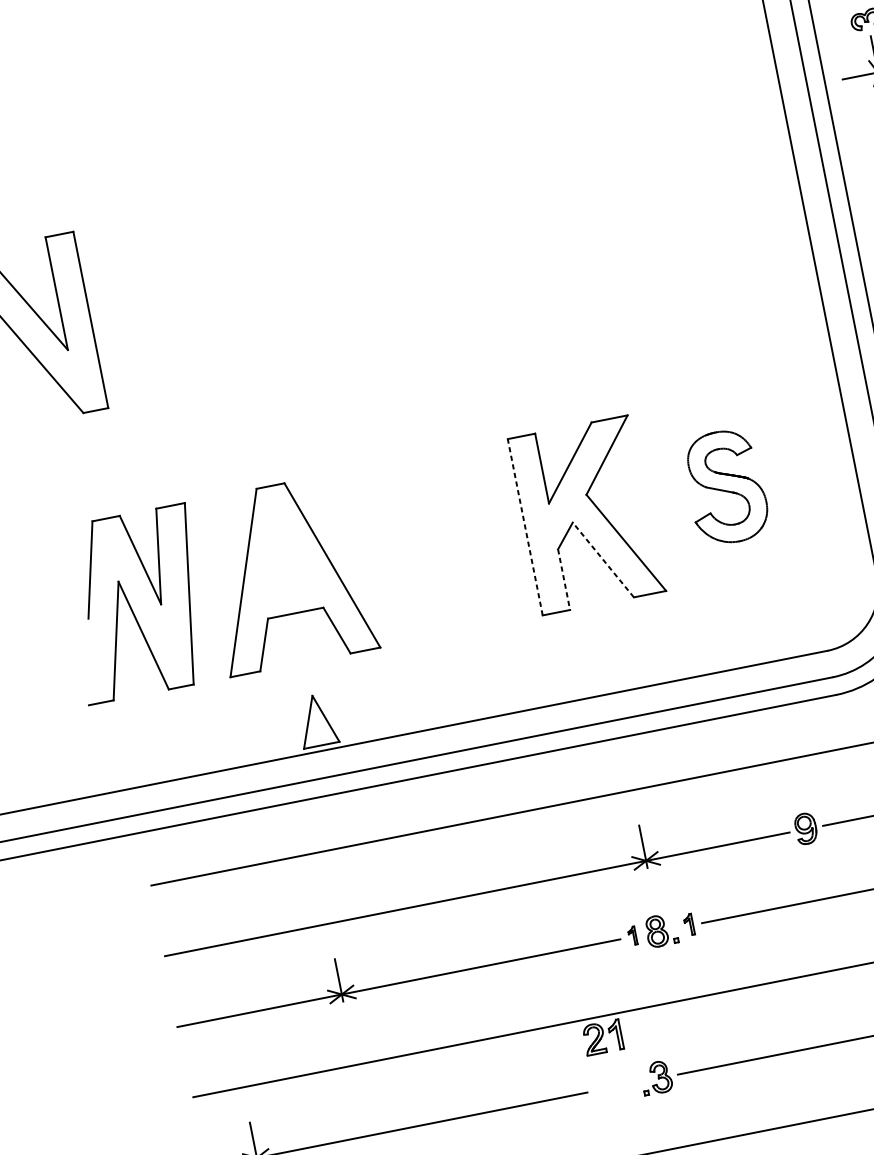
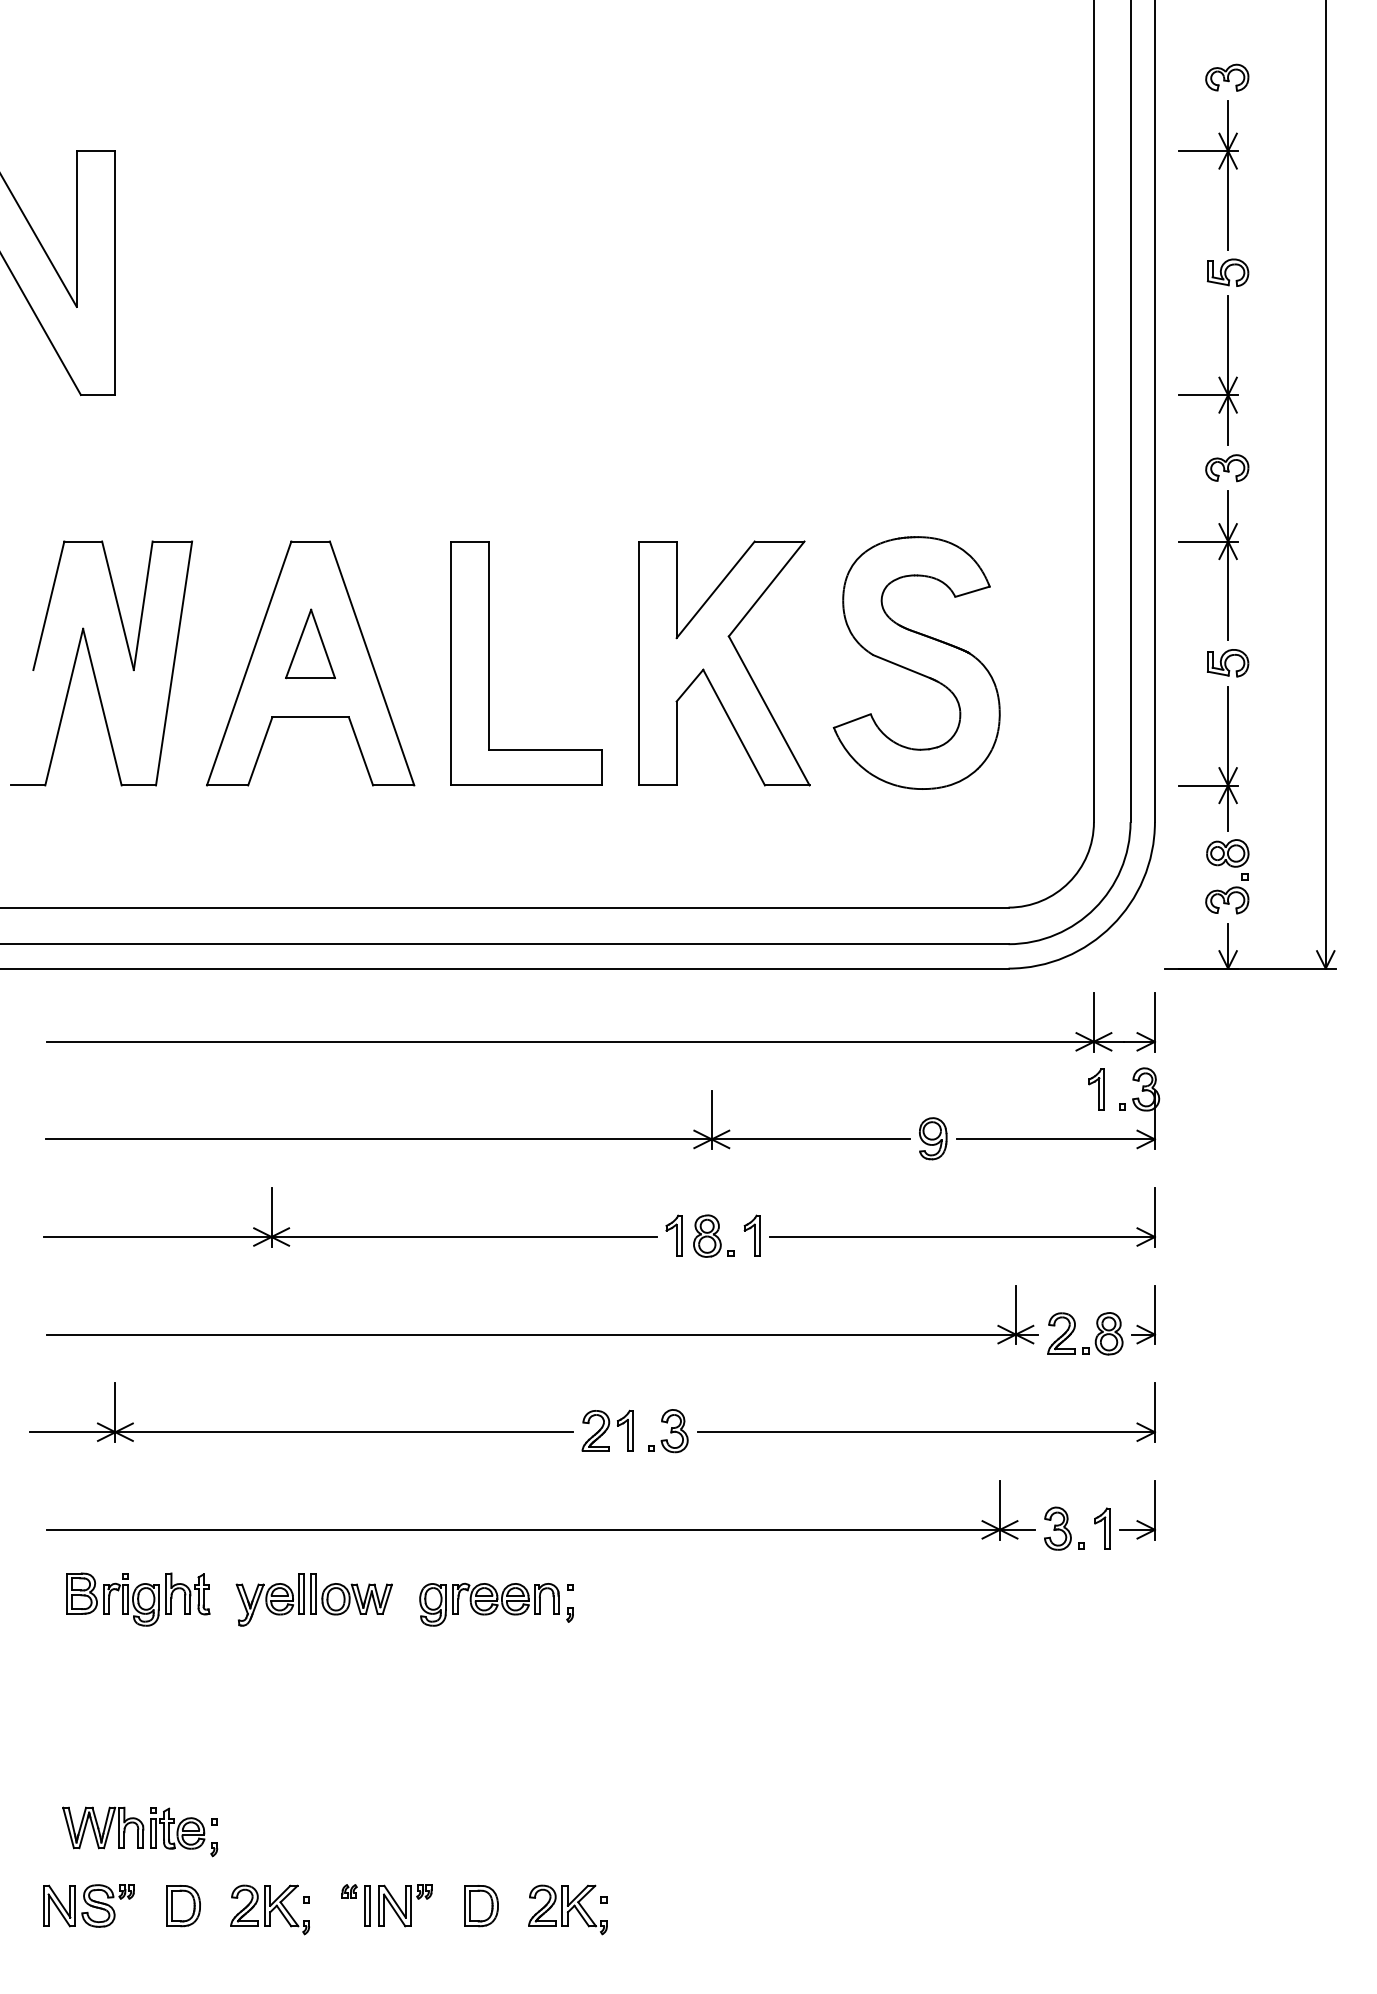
part: (725, 486) -> (916, 662), size x1.67
line: (525, 527) -> (638, 663), dashed -> solid
part: (417, 548) -> (489, 663), added
line: (603, 559) -> (734, 727), dashed -> solid
line: (563, 579) -> (676, 743), dashed -> solid
part: (316, 720) -> (310, 643), moved
part: (688, 924) -> (751, 1235), size x1.43
part: (632, 935) -> (673, 1235), size x1.67
part: (602, 1037) -> (607, 1430), moved

